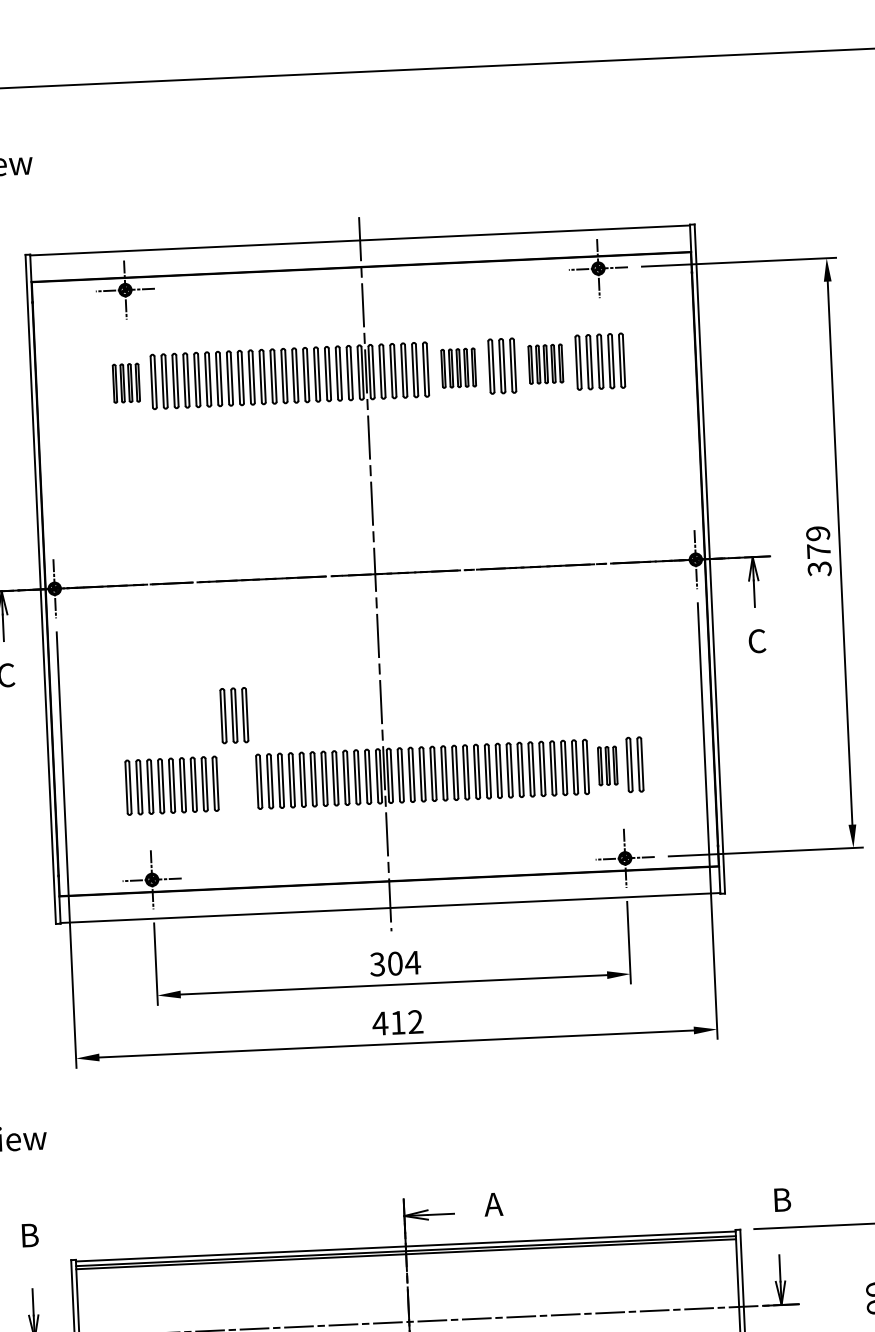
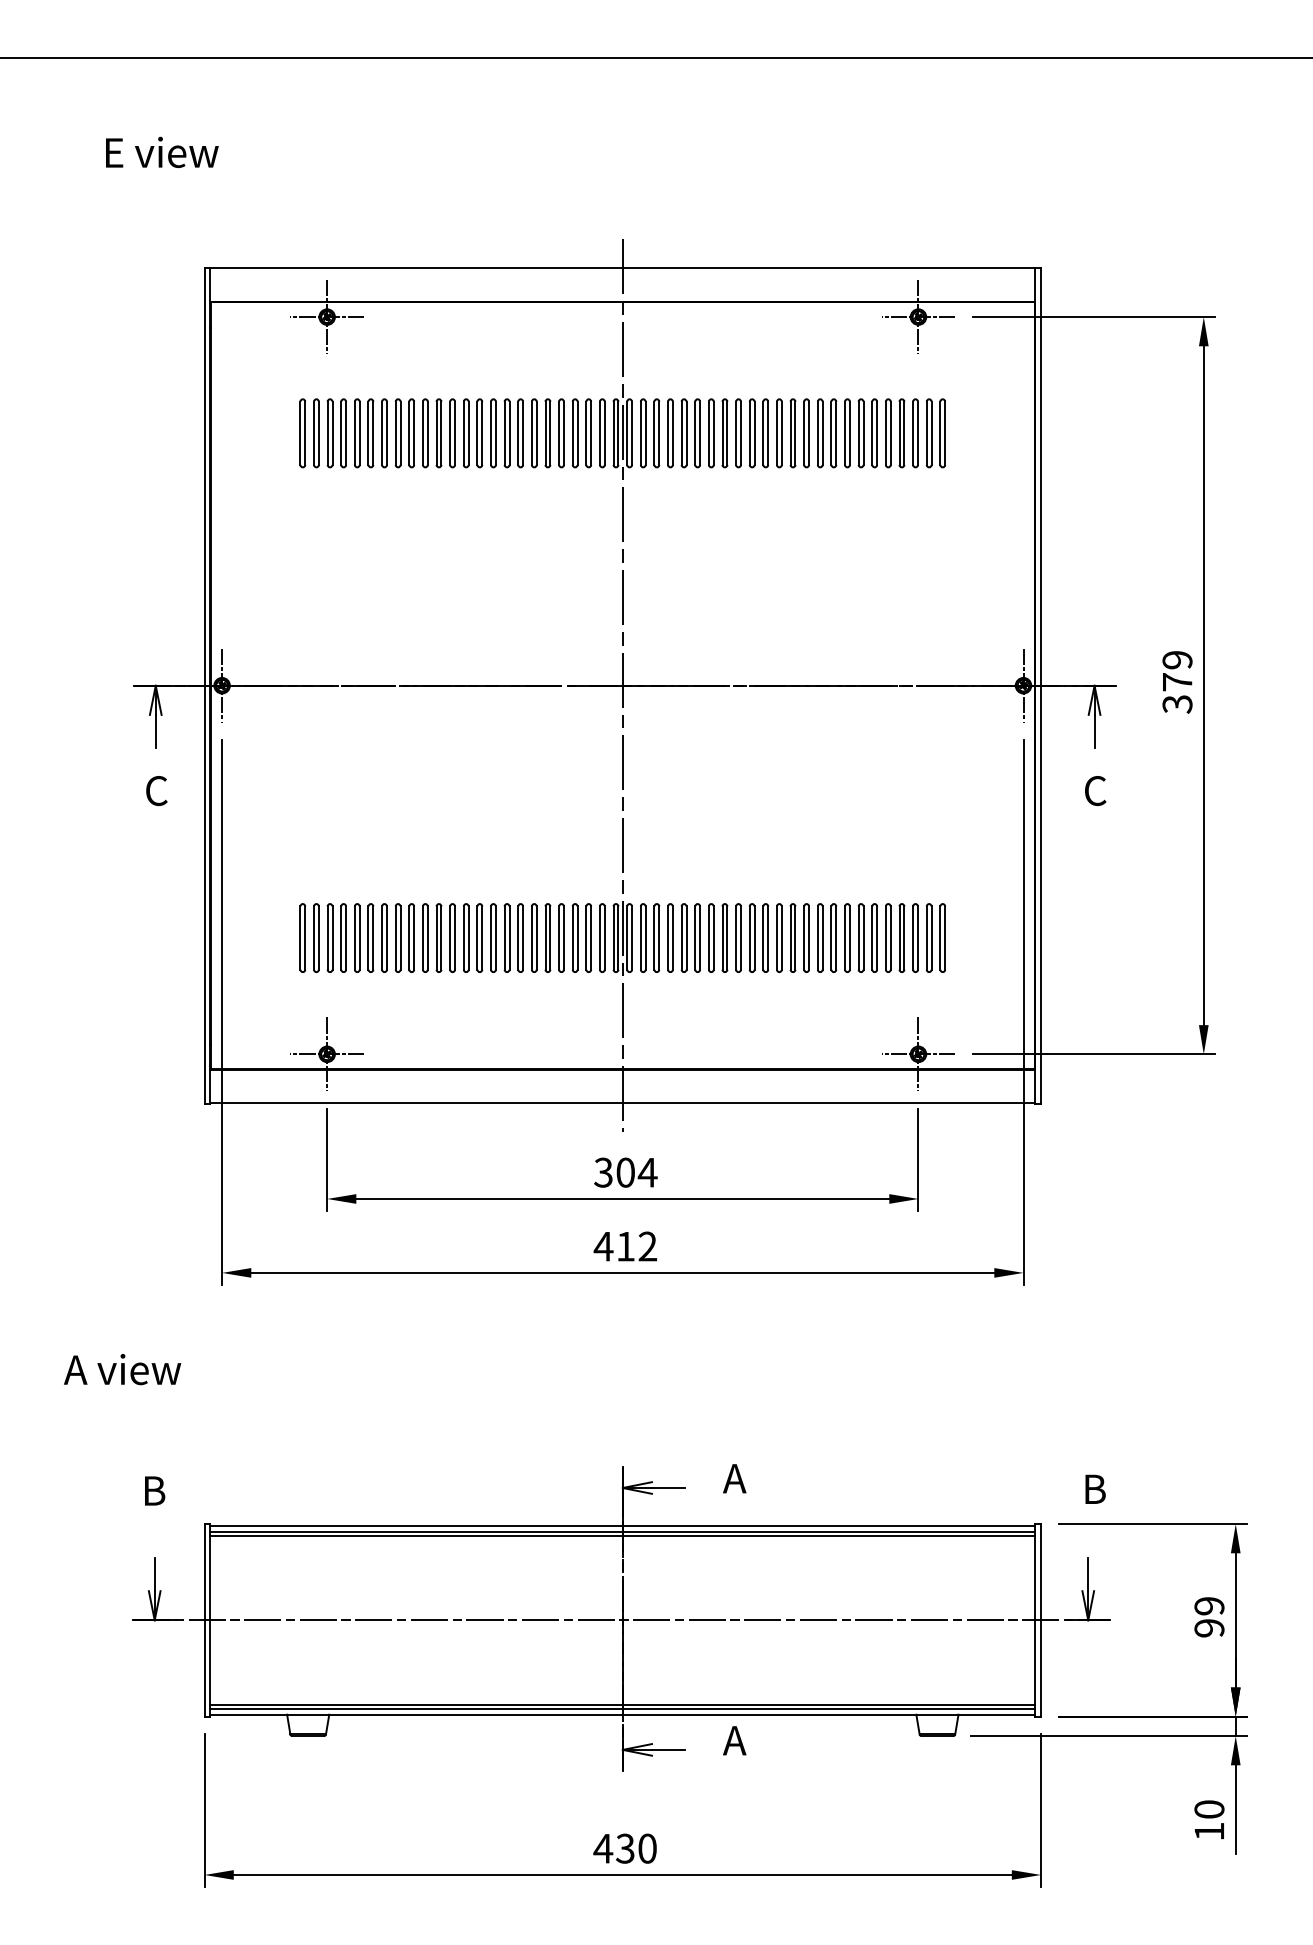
part: (545, 364) -> (847, 433), size x1.43
part: (458, 368) -> (738, 433), size x1.43
part: (125, 383) -> (322, 433), size x1.43
part: (233, 715) -> (438, 937), moved
part: (607, 765) -> (901, 937), size x1.43

